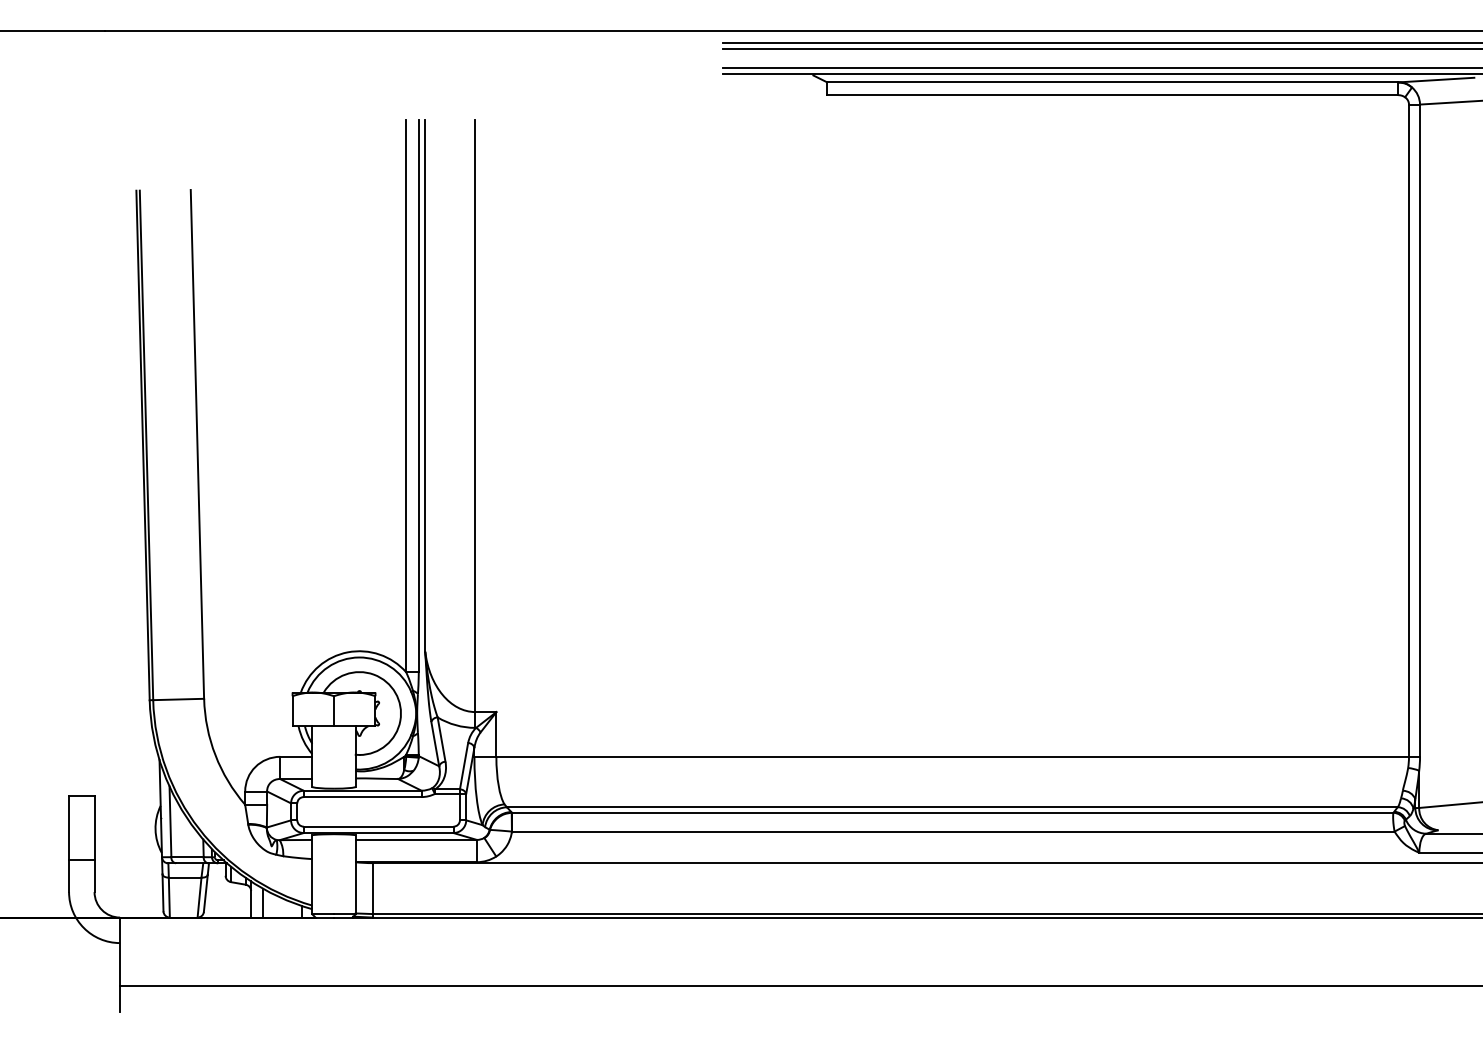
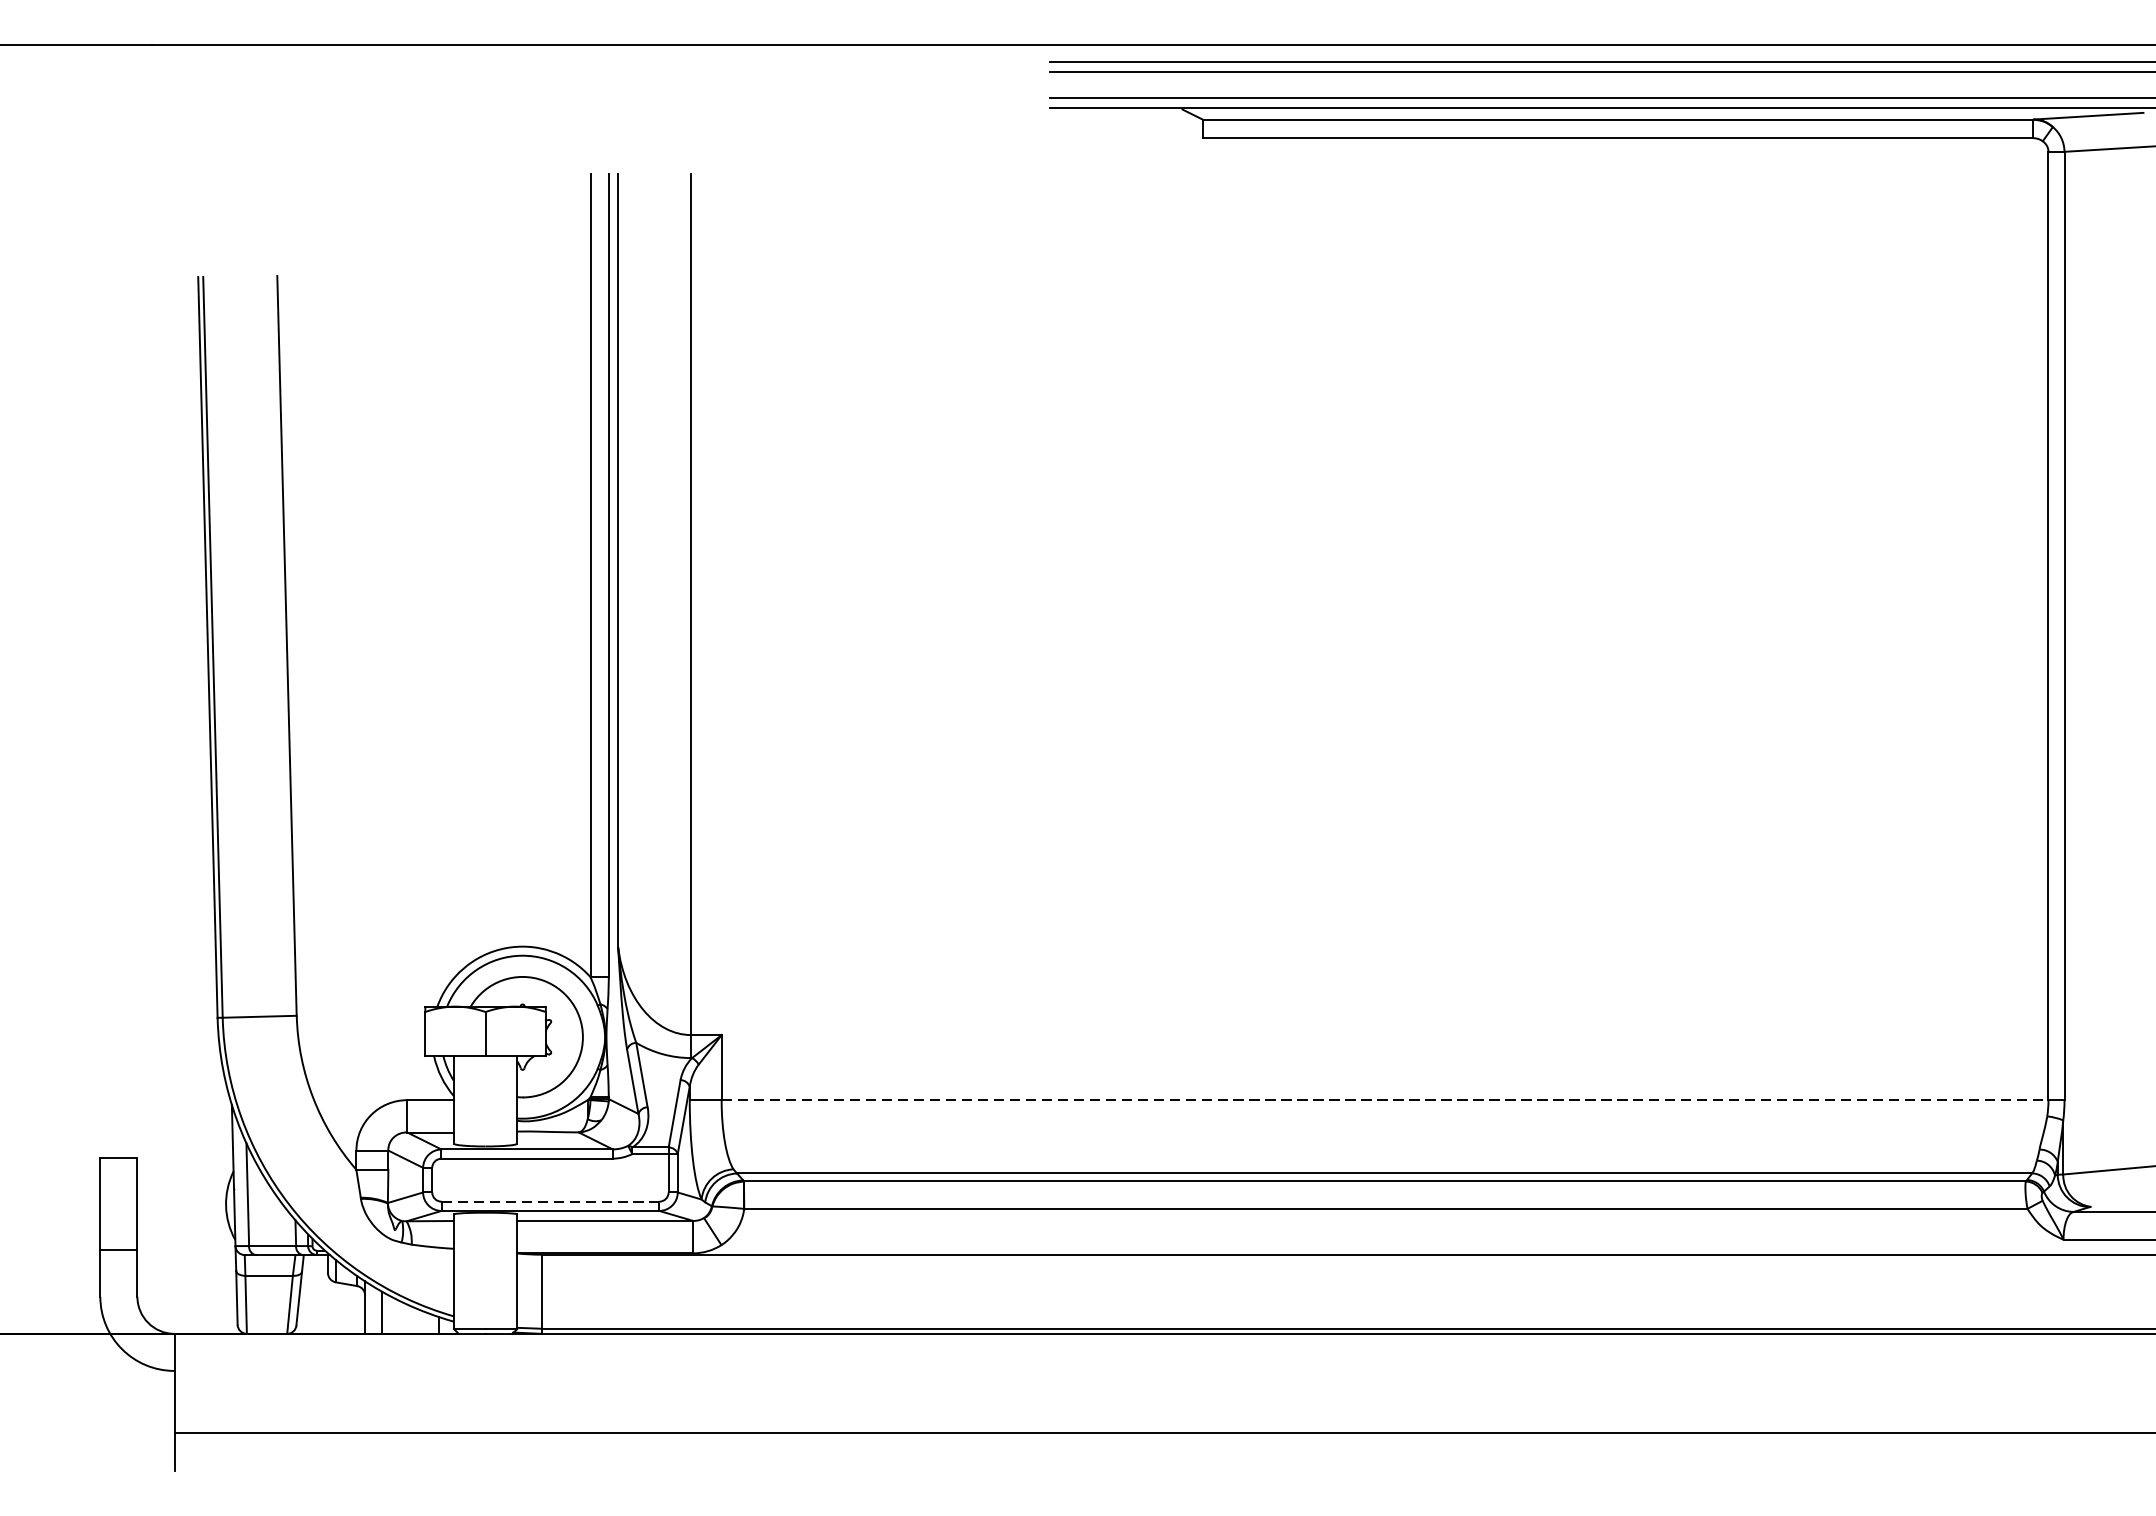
line: (953, 757) -> (1386, 1101), solid -> dashed
line: (378, 826) -> (550, 1201), solid -> dashed

